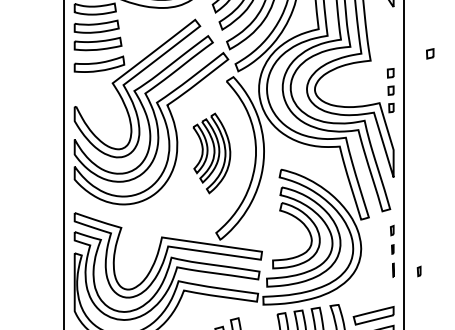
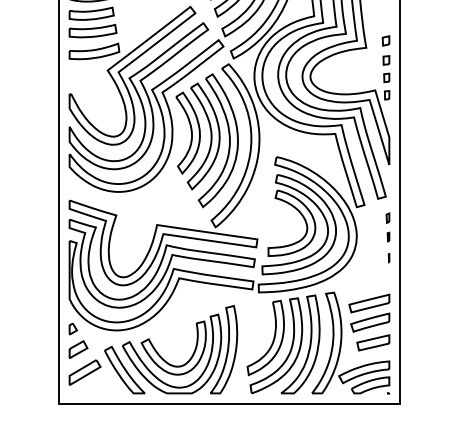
part: (429, 53) -> (385, 40), moved
part: (211, 153) -> (206, 140), size x1.67
part: (392, 270) -> (388, 258), size x0.62
part: (418, 270) -> (414, 258), removed

